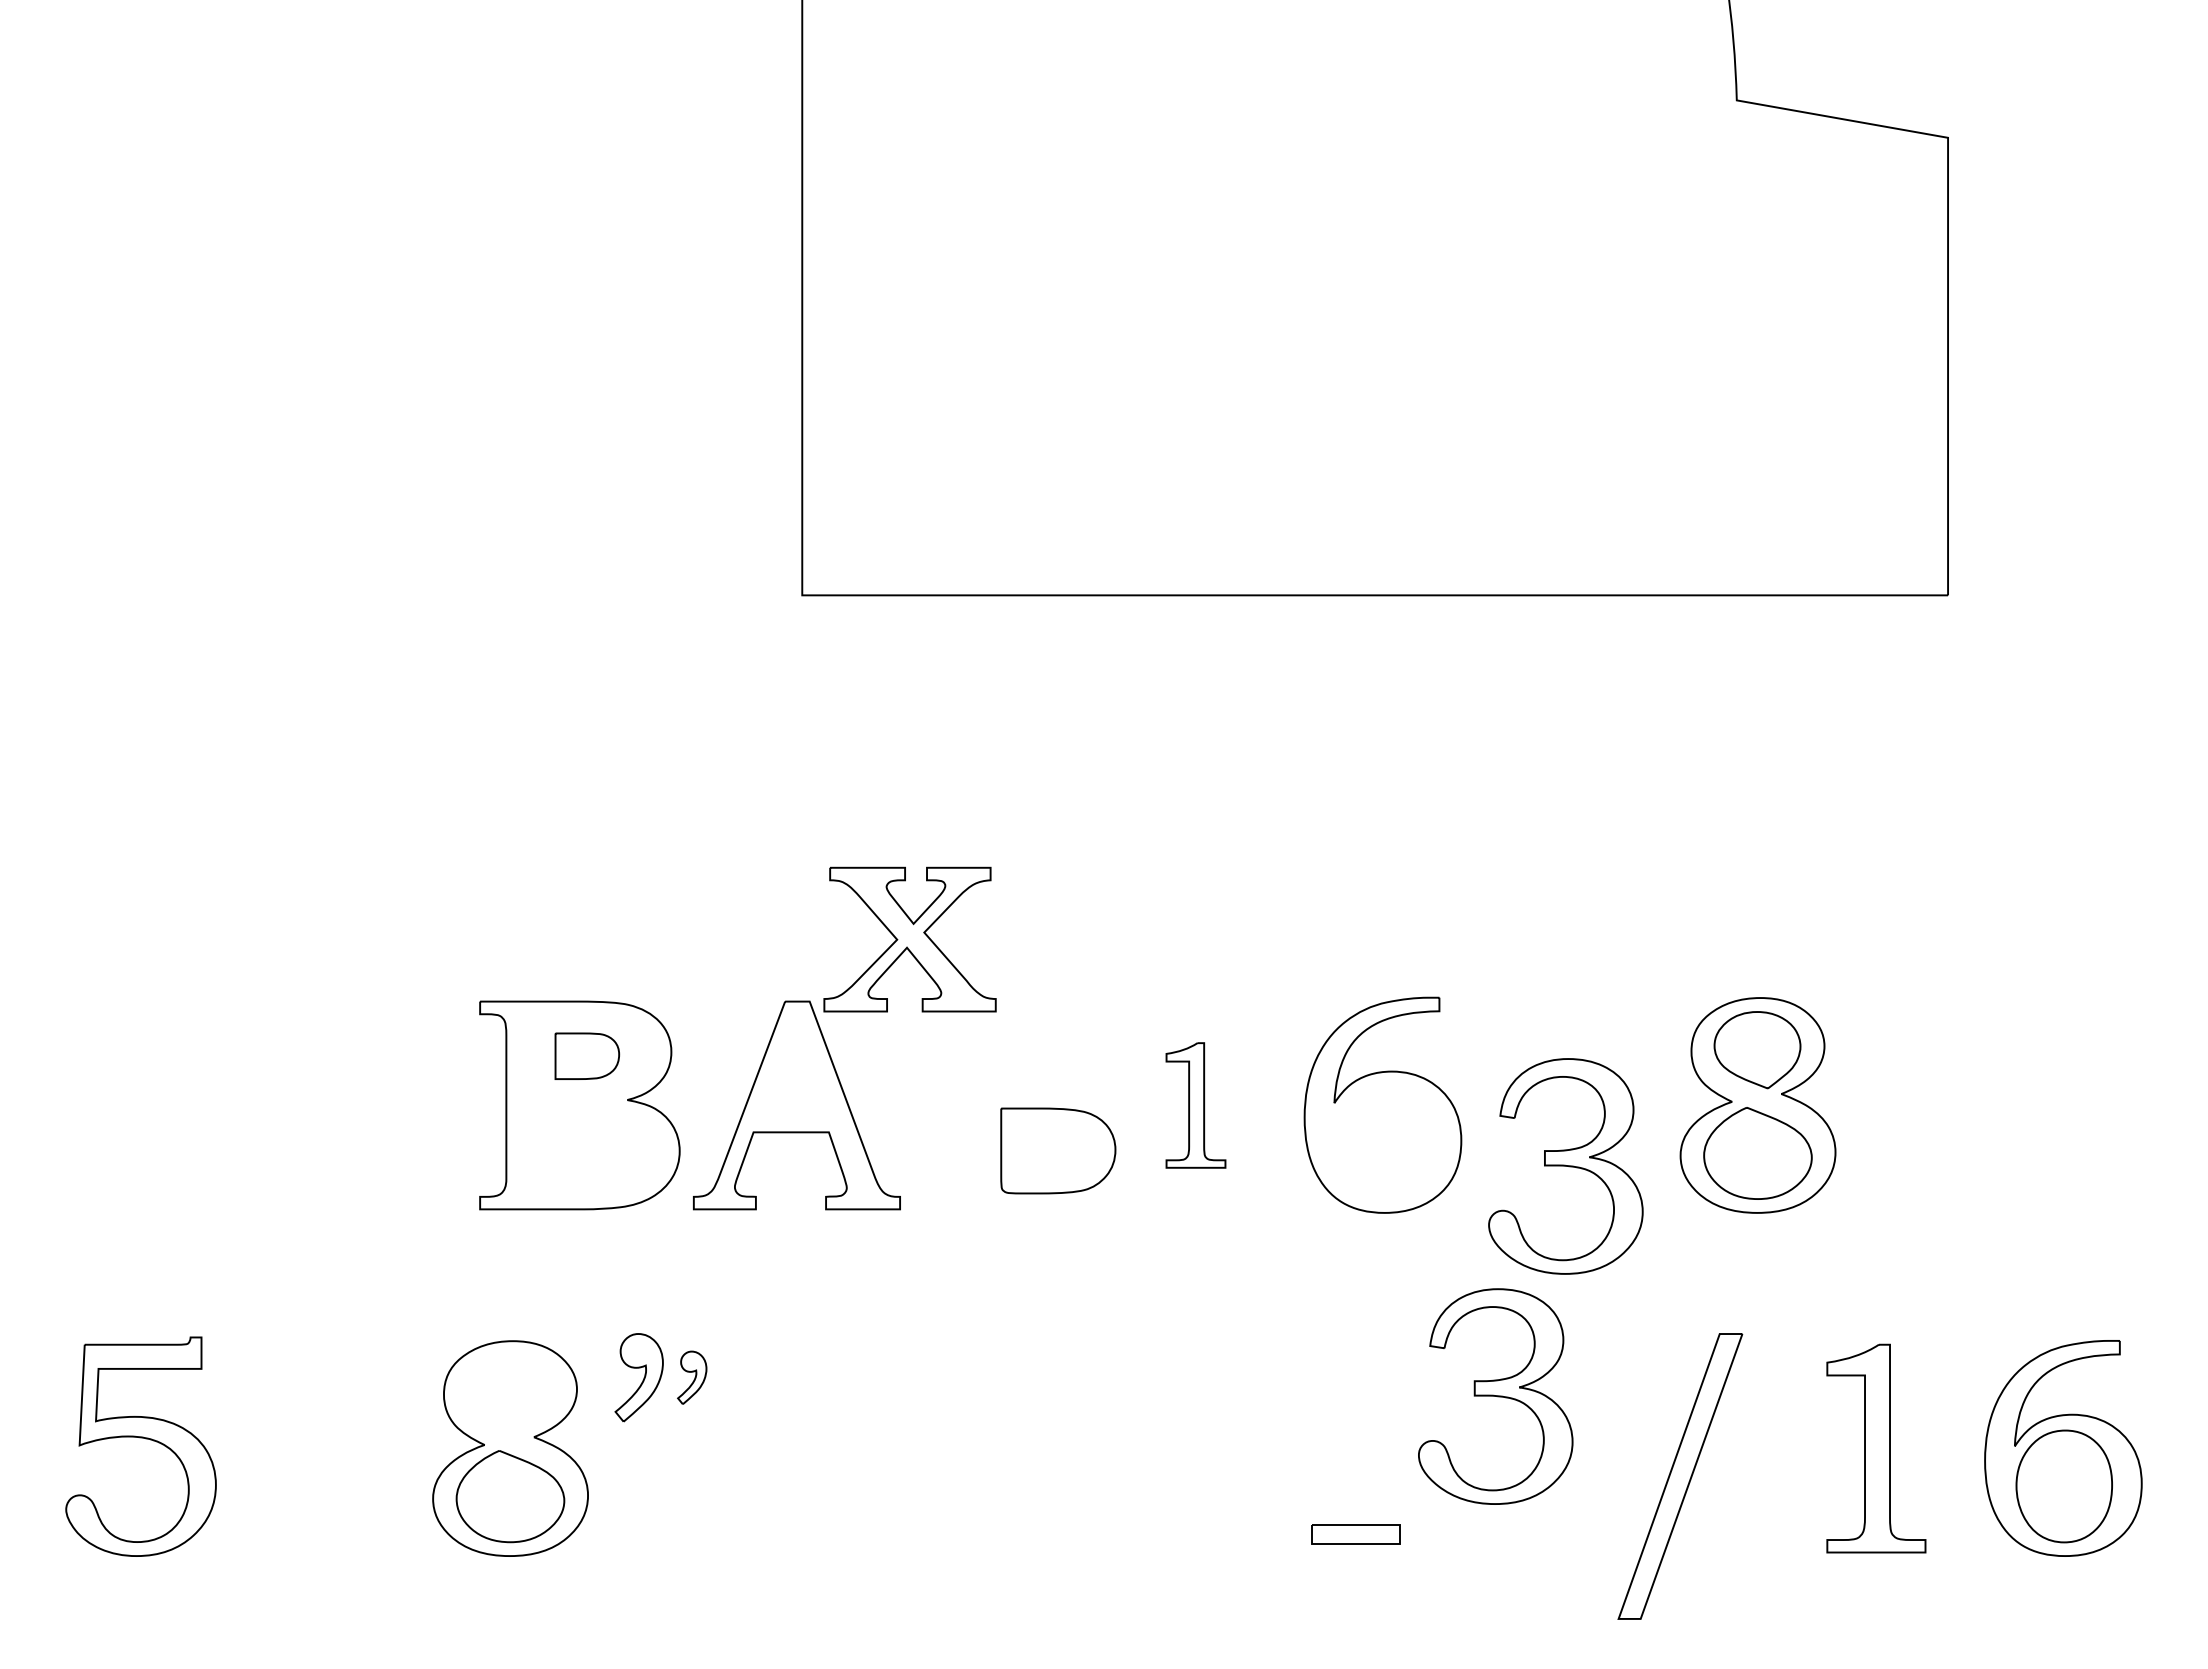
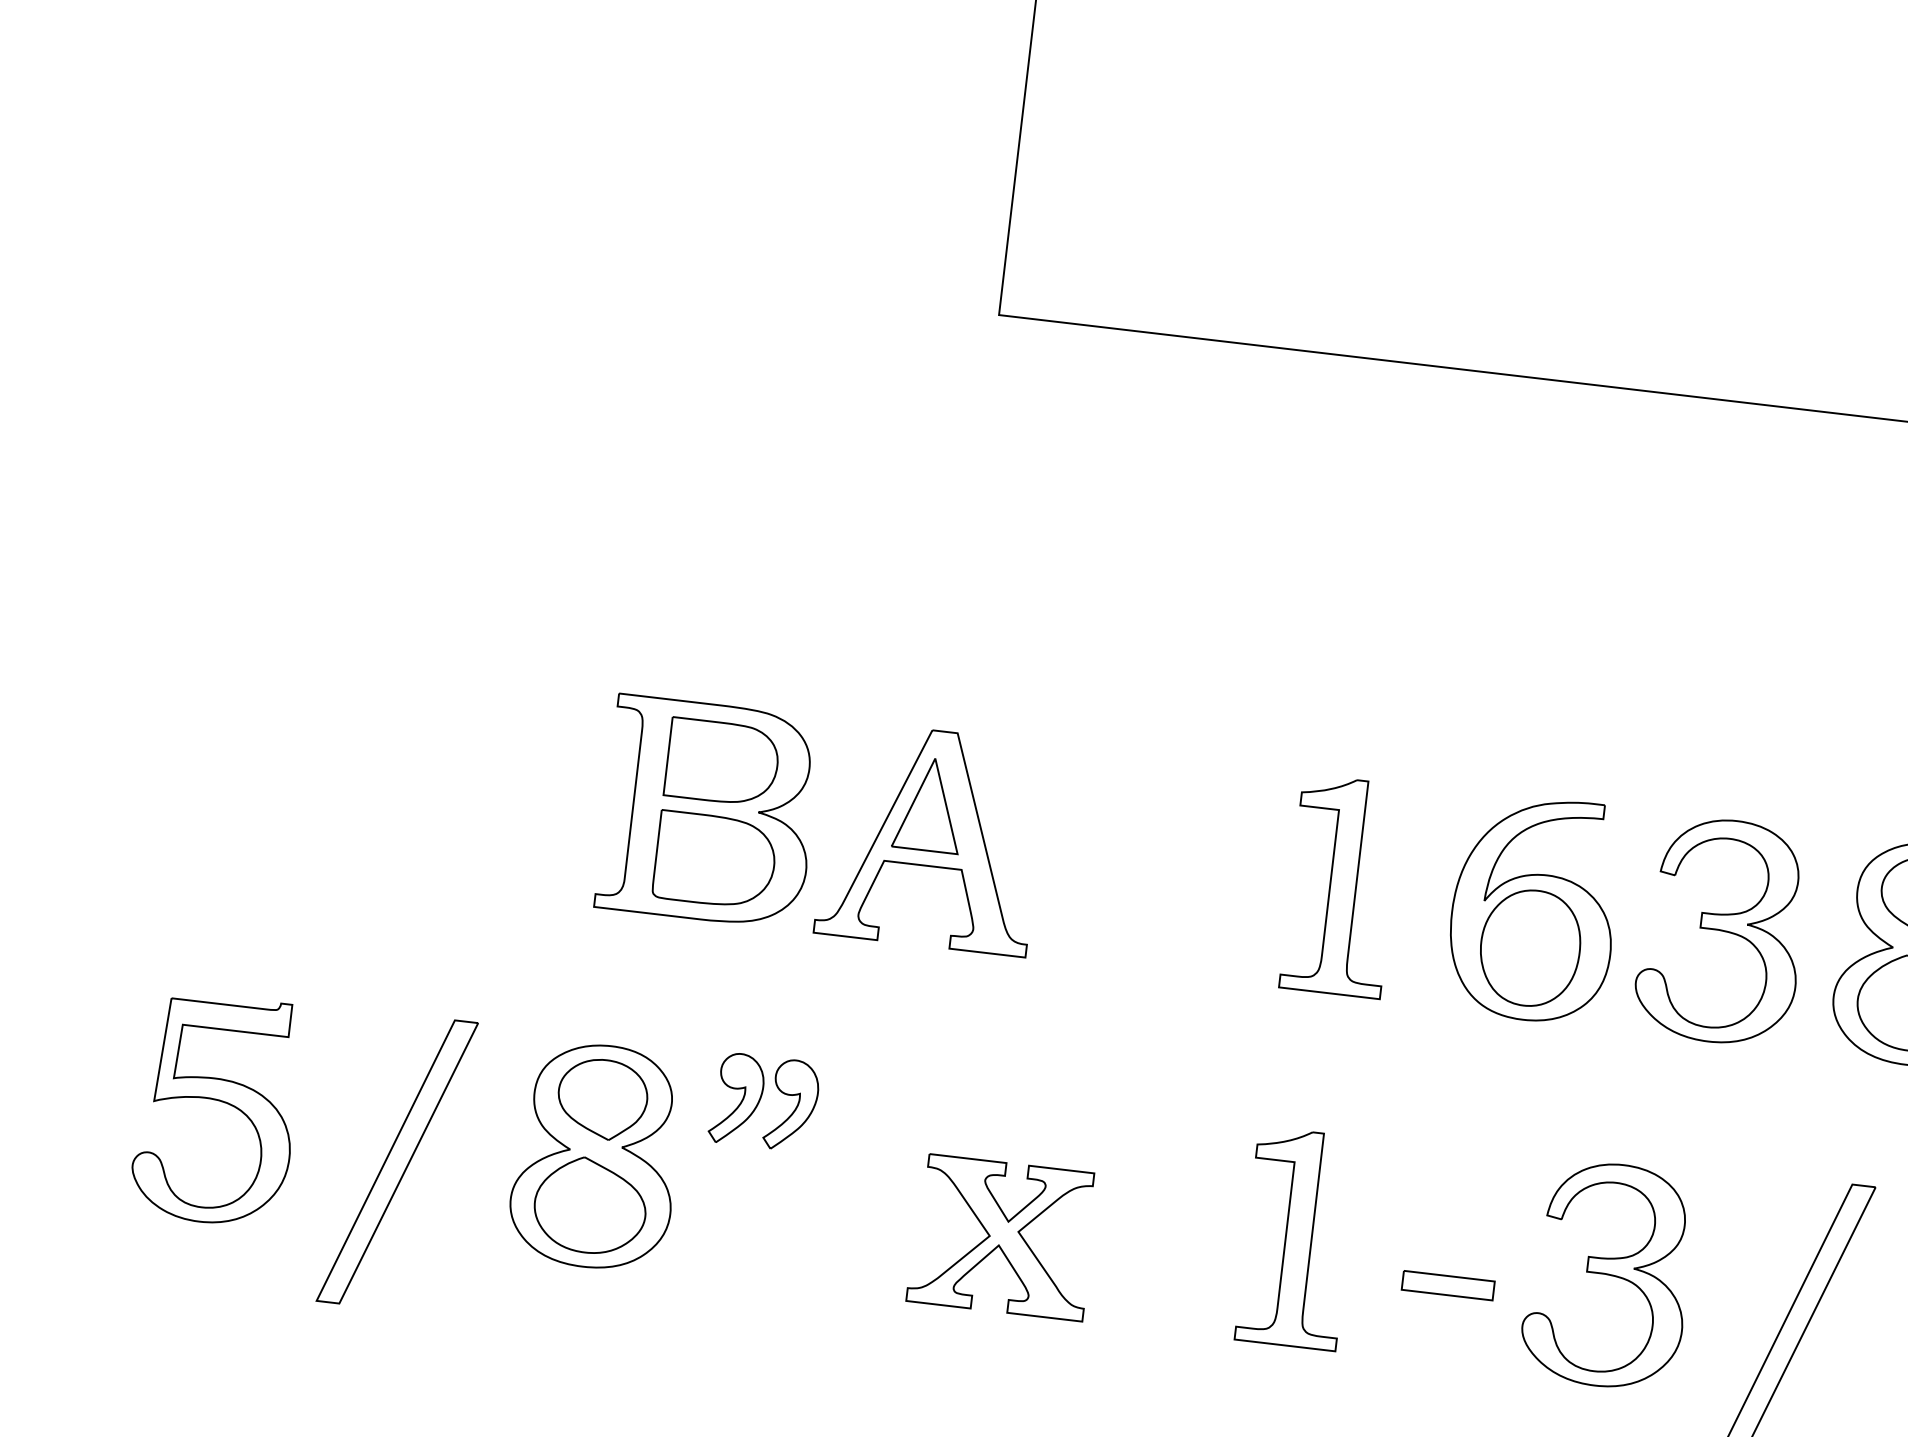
part: (909, 939) -> (1002, 1237), moved
part: (587, 1056) -> (722, 762), size x1.67
part: (791, 1073) -> (930, 804), added
part: (1195, 1105) -> (1341, 886), size x1.67
part: (1383, 1143) -> (1529, 948), added
part: (1058, 1150) -> (715, 859), moved
part: (1565, 1166) -> (1721, 931), moved
part: (691, 1377) -> (790, 1105), size x1.67
part: (509, 1393) -> (602, 1099), added
part: (1495, 1396) -> (1608, 1275), moved
part: (1192, 1448) -> (1296, 1238), added
part: (319, 1476) -> (396, 1161), added
part: (1355, 1534) -> (1447, 1285), moved

